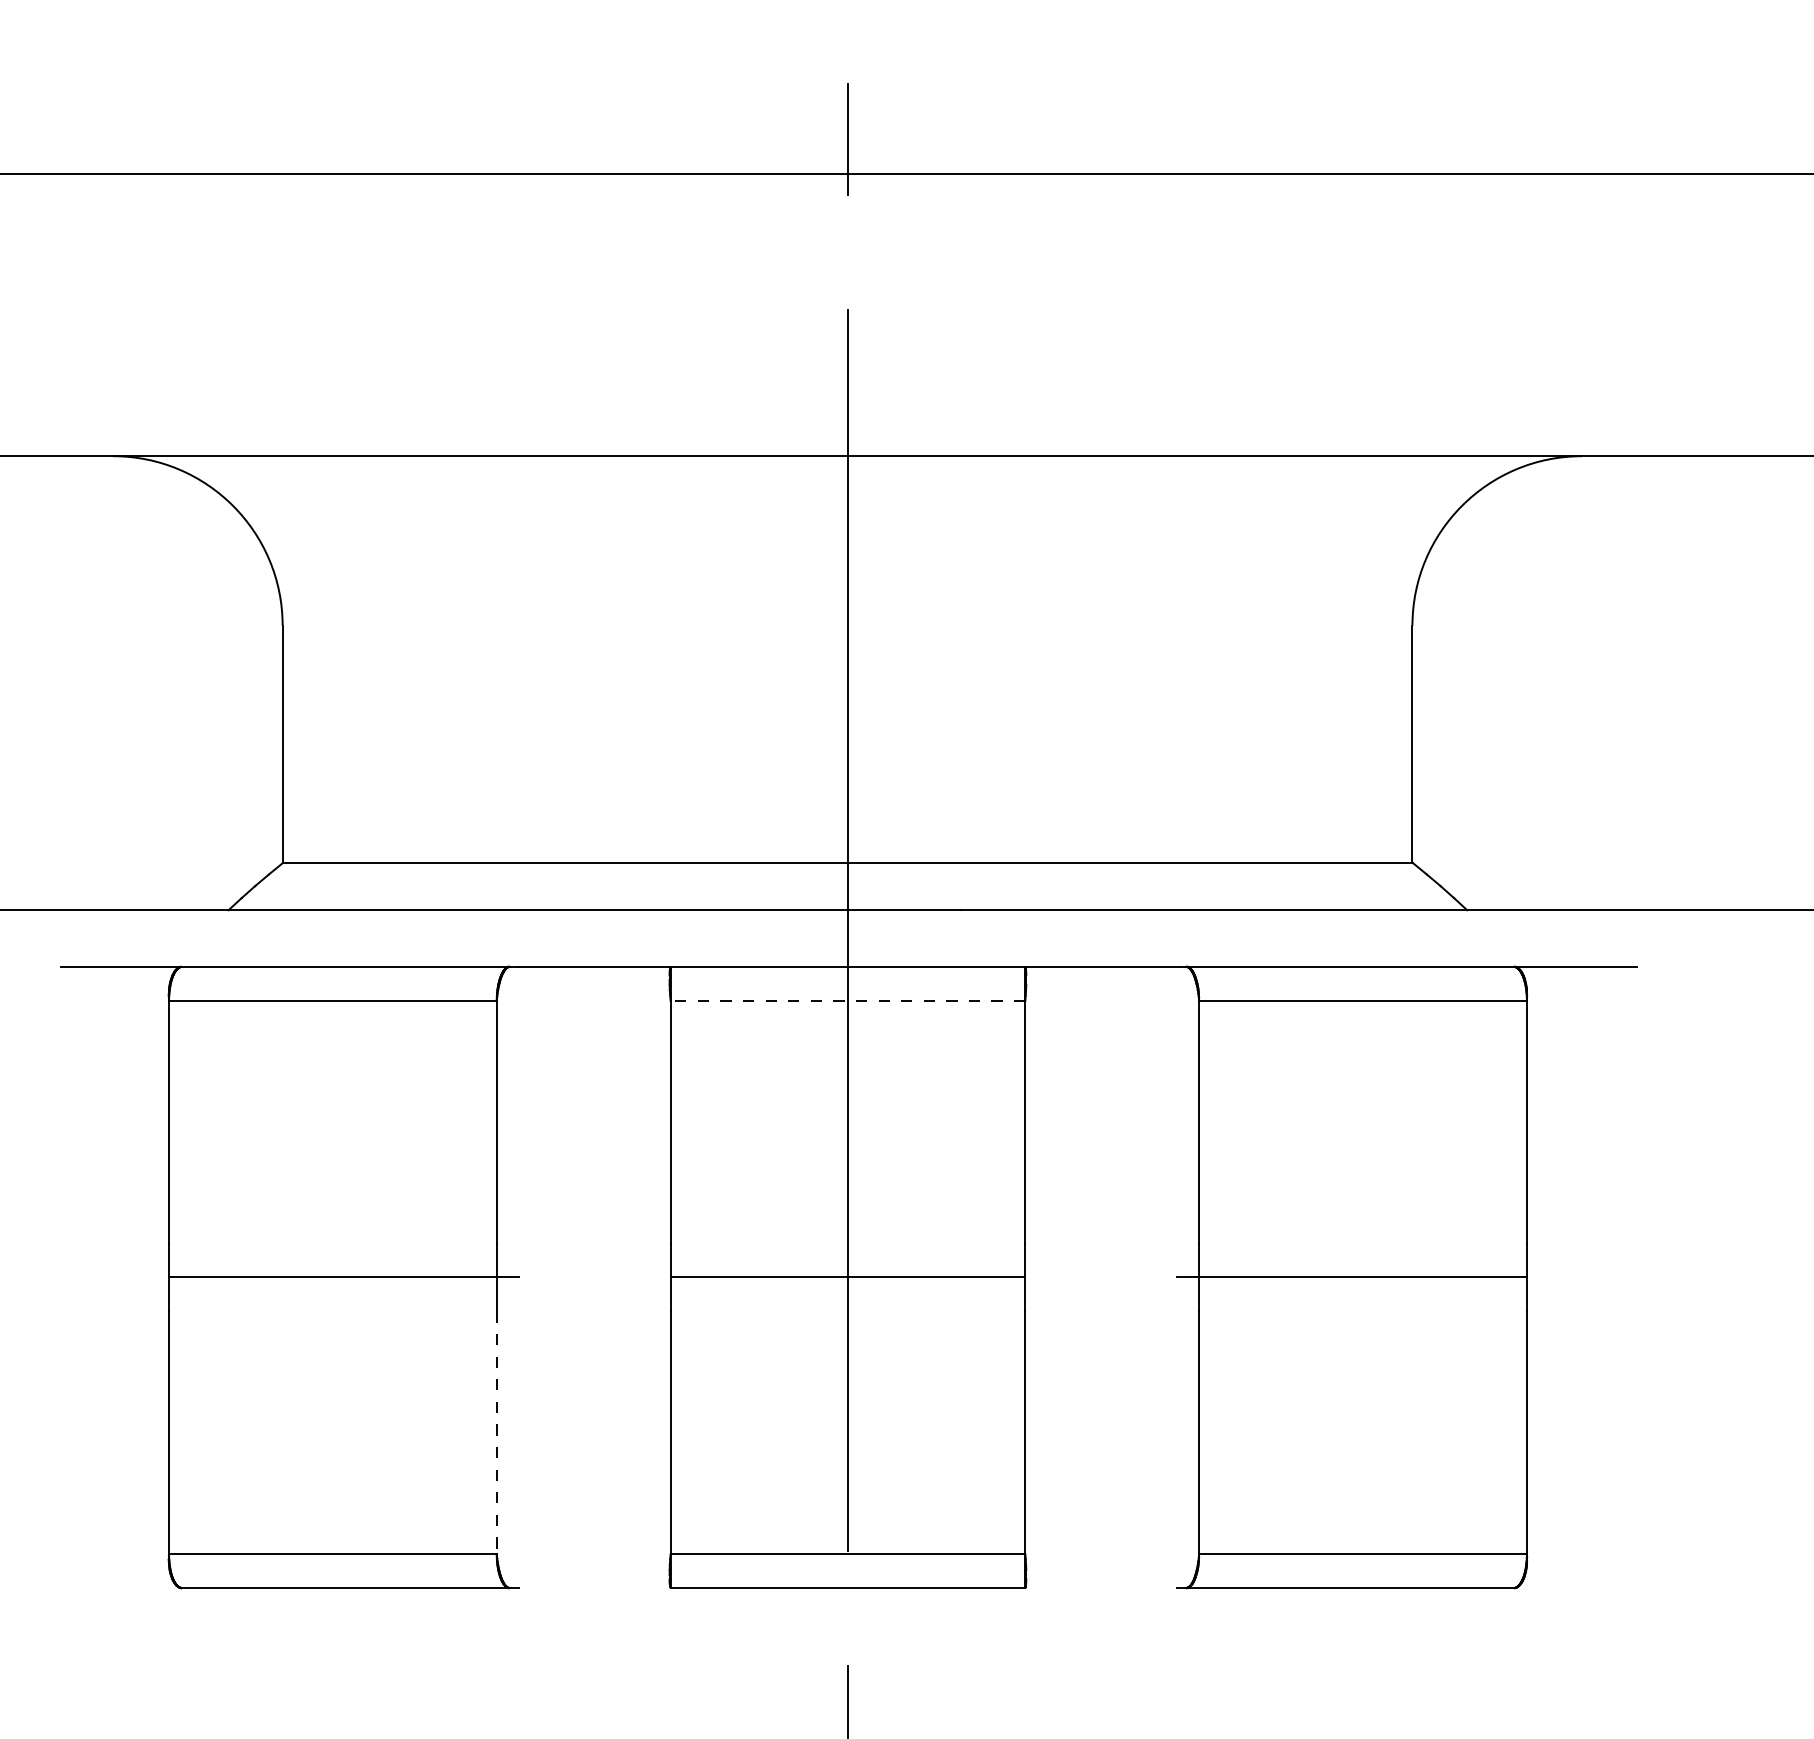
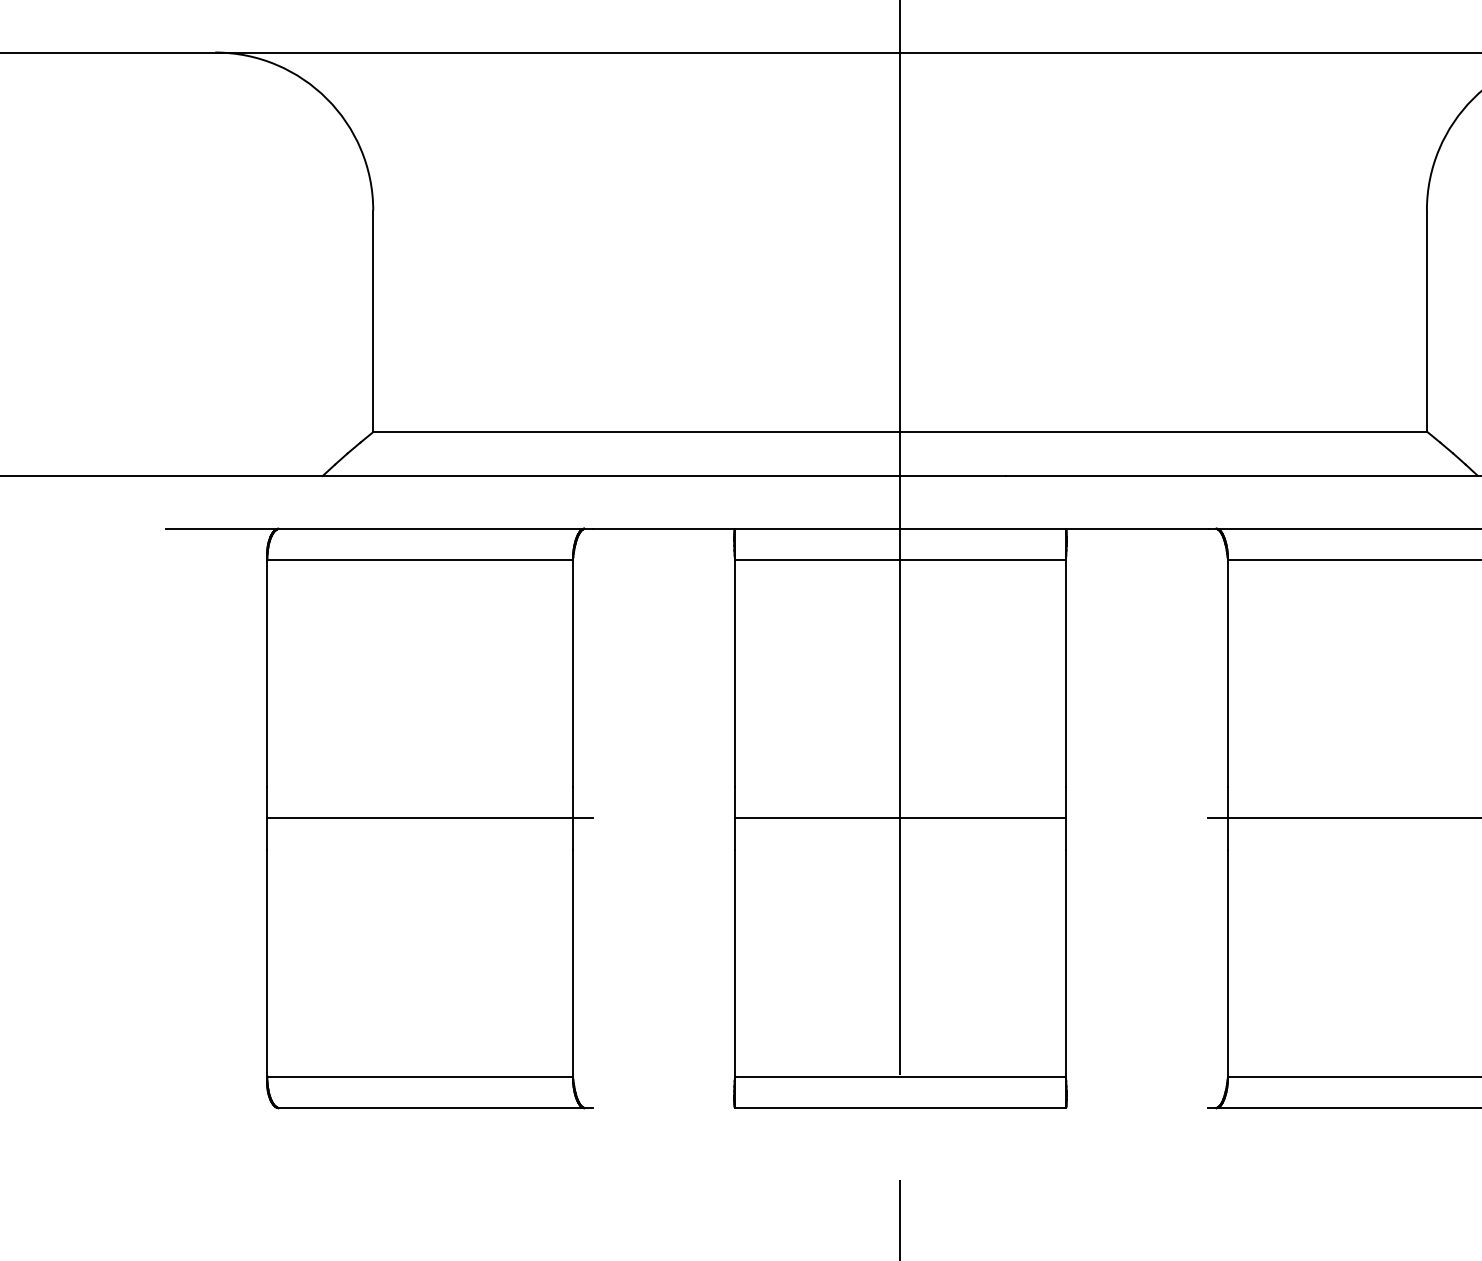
line: (847, 1000) -> (900, 560), dashed -> solid
line: (496, 1433) -> (572, 963), dashed -> solid

